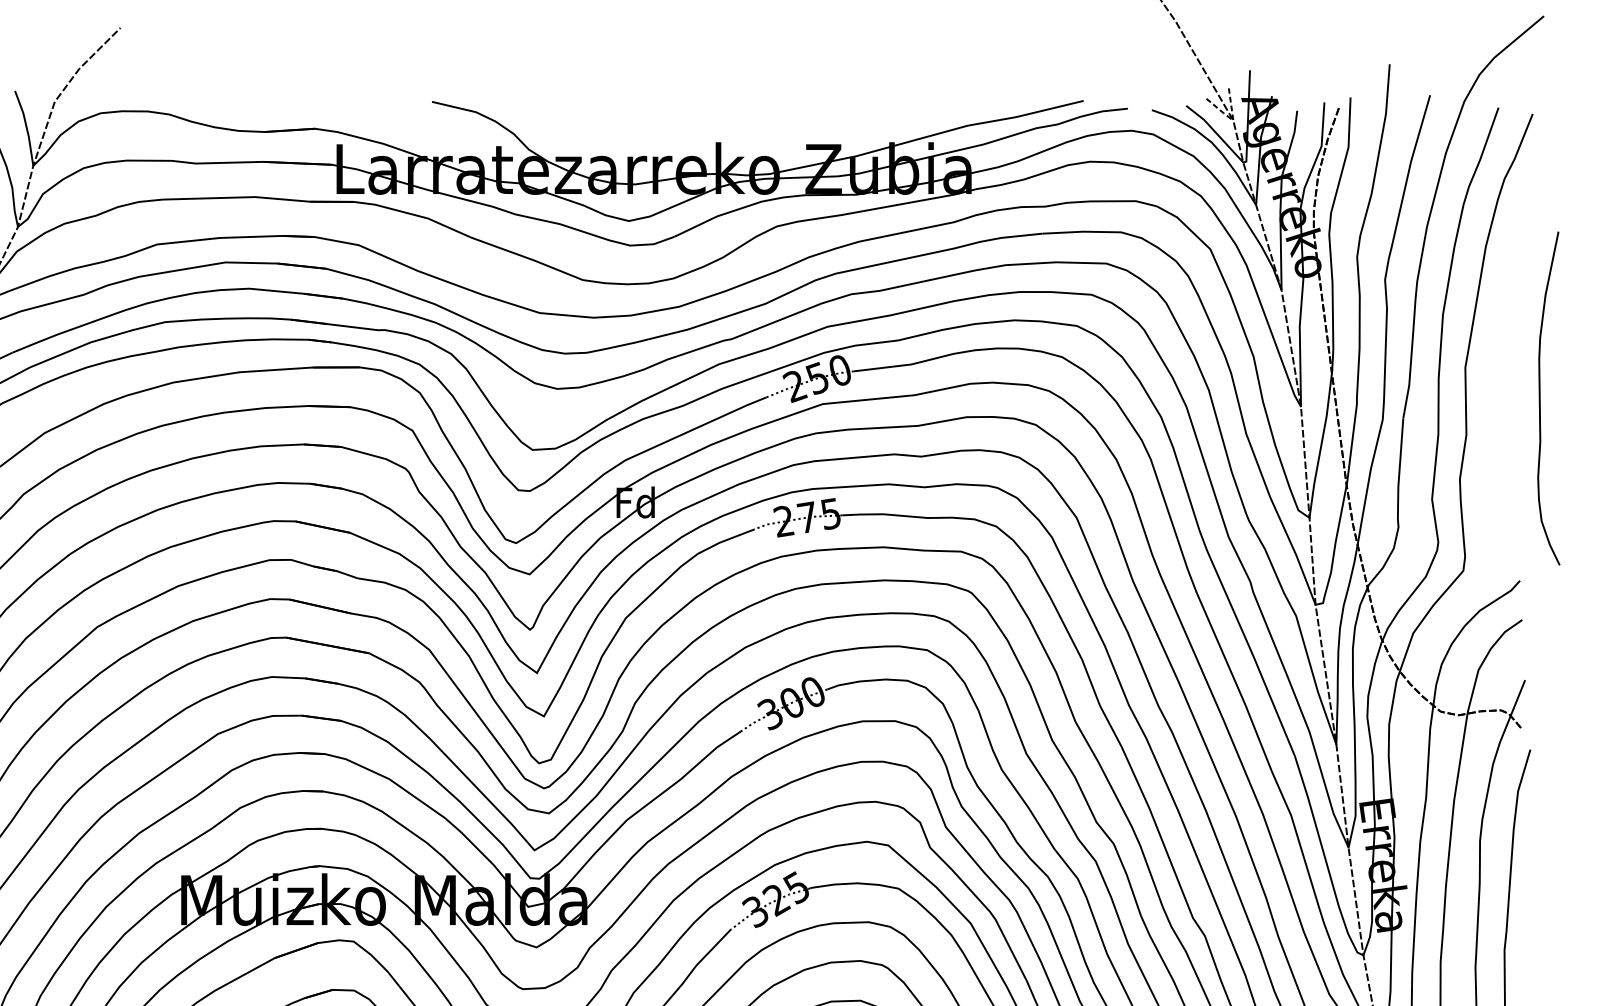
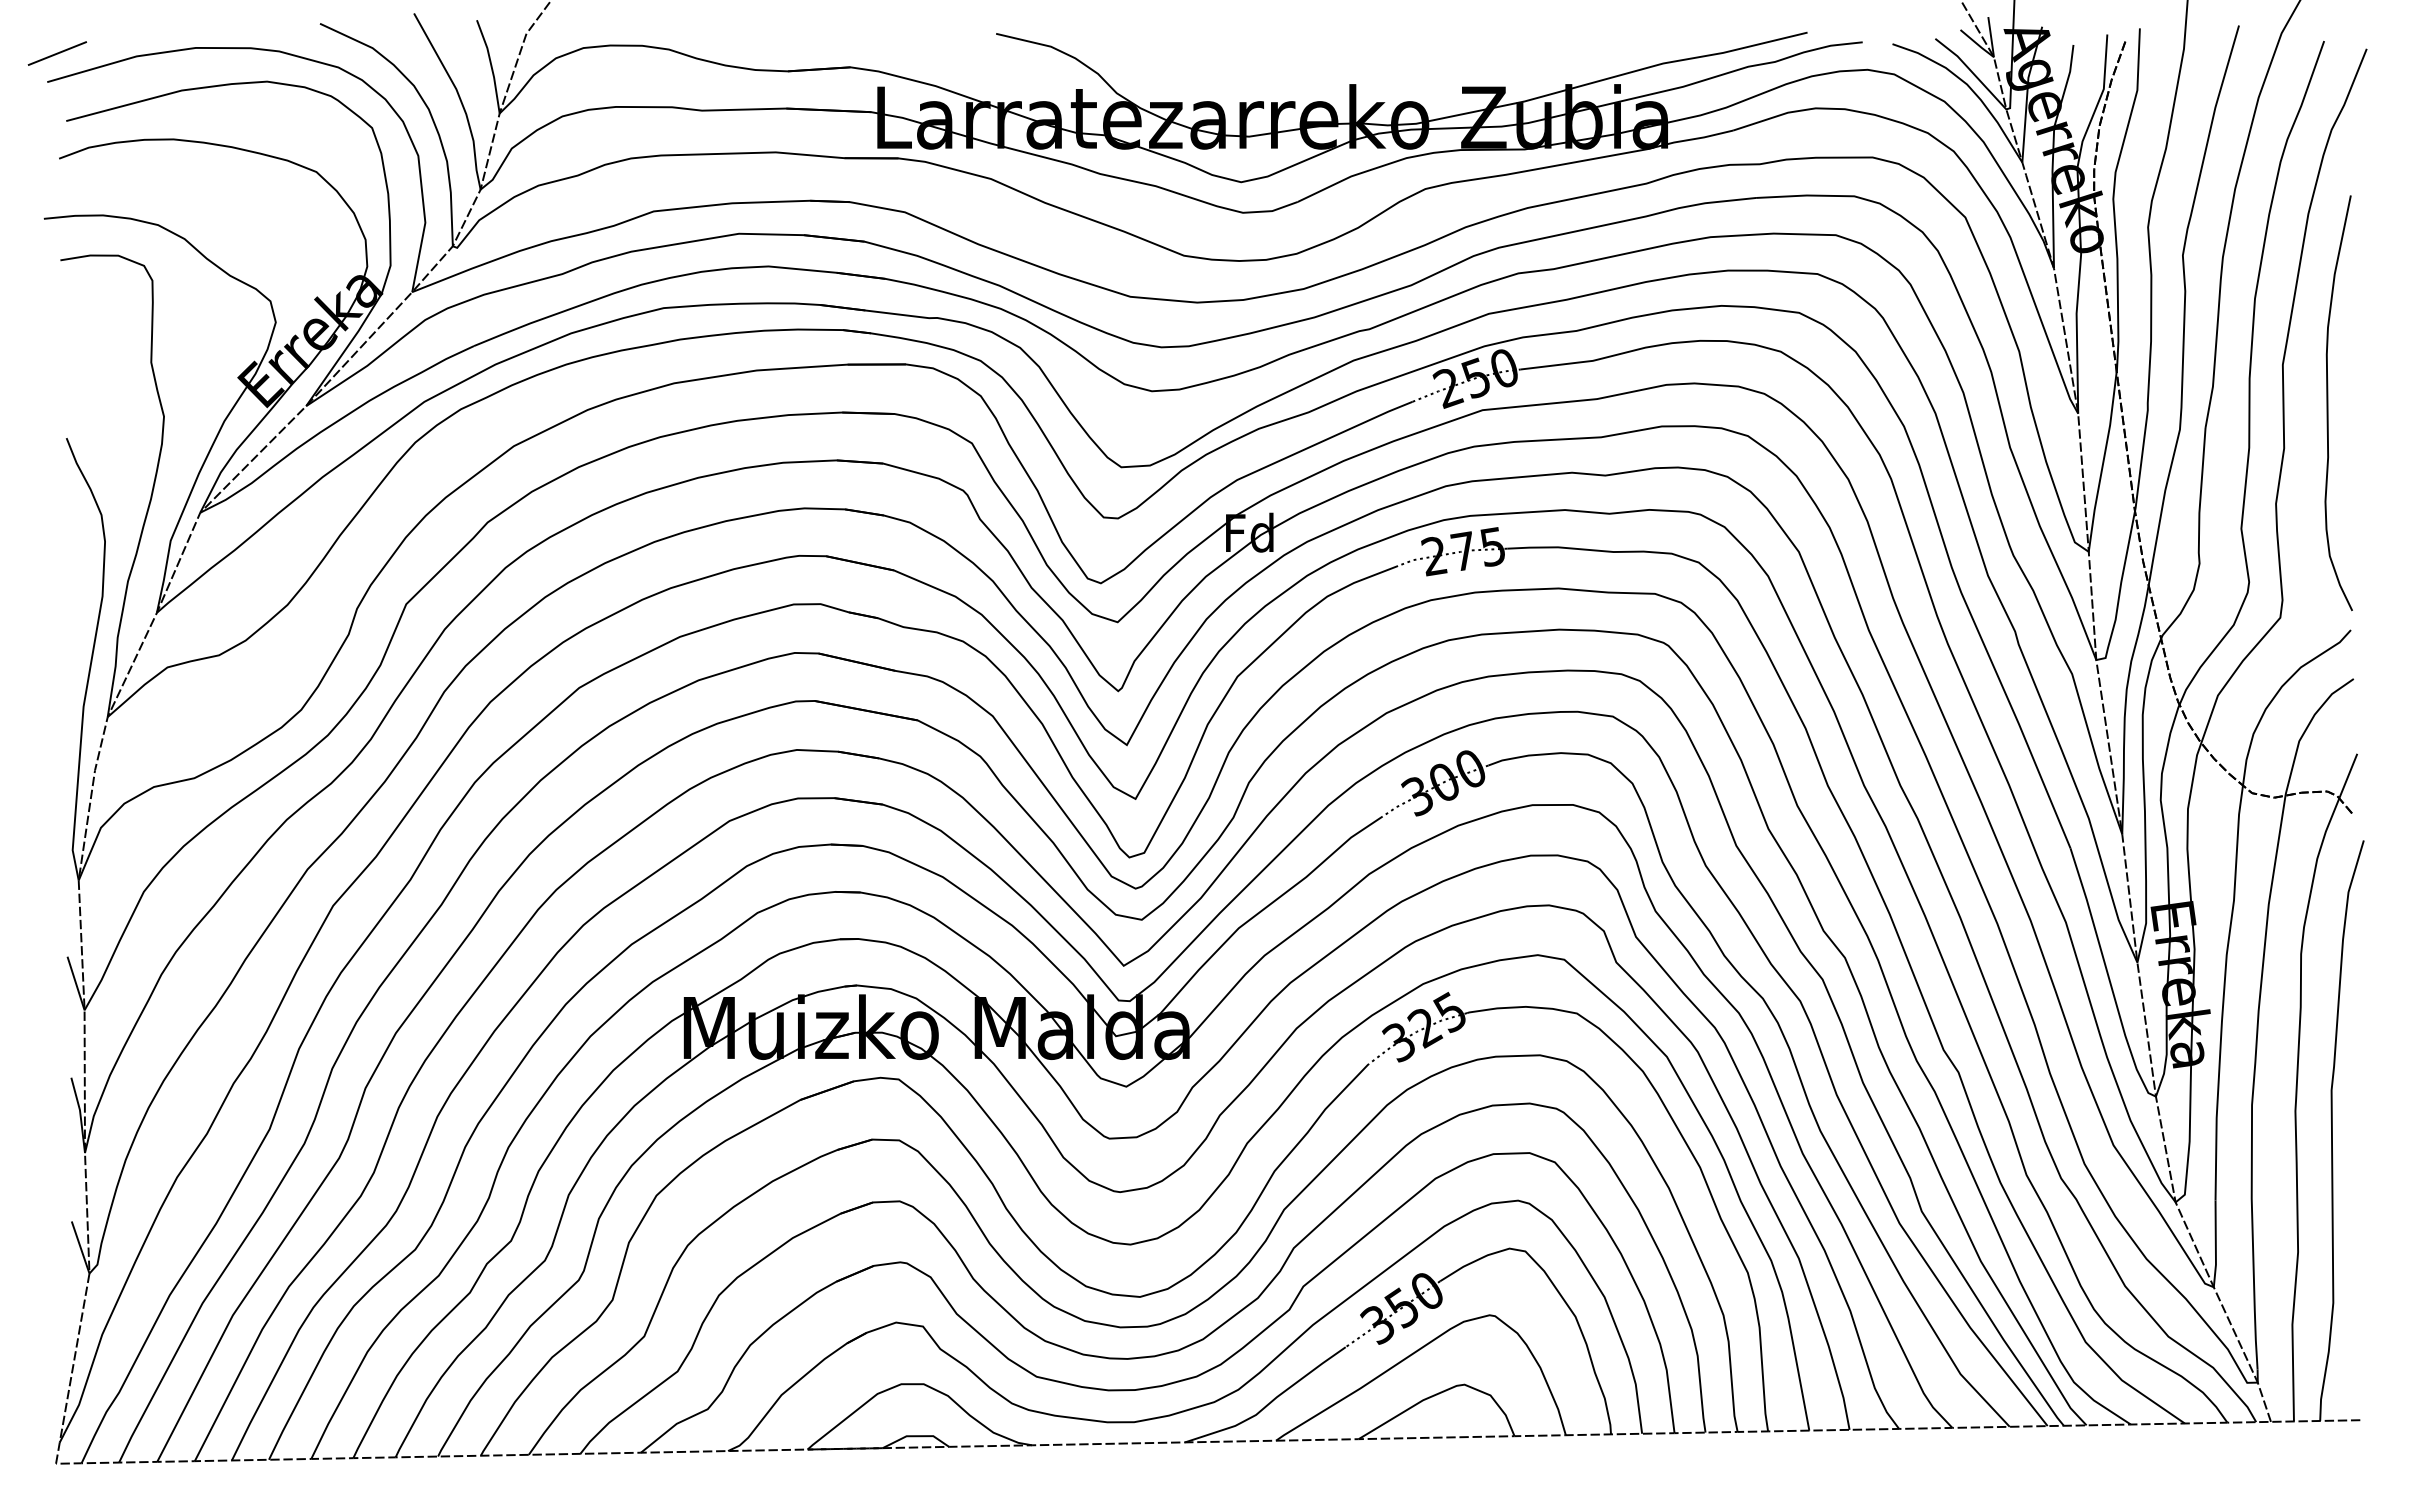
line: (1232, 120) -> (1992, 56), dashed -> solid
curve: (1540, 398) -> (2328, 403), moved

